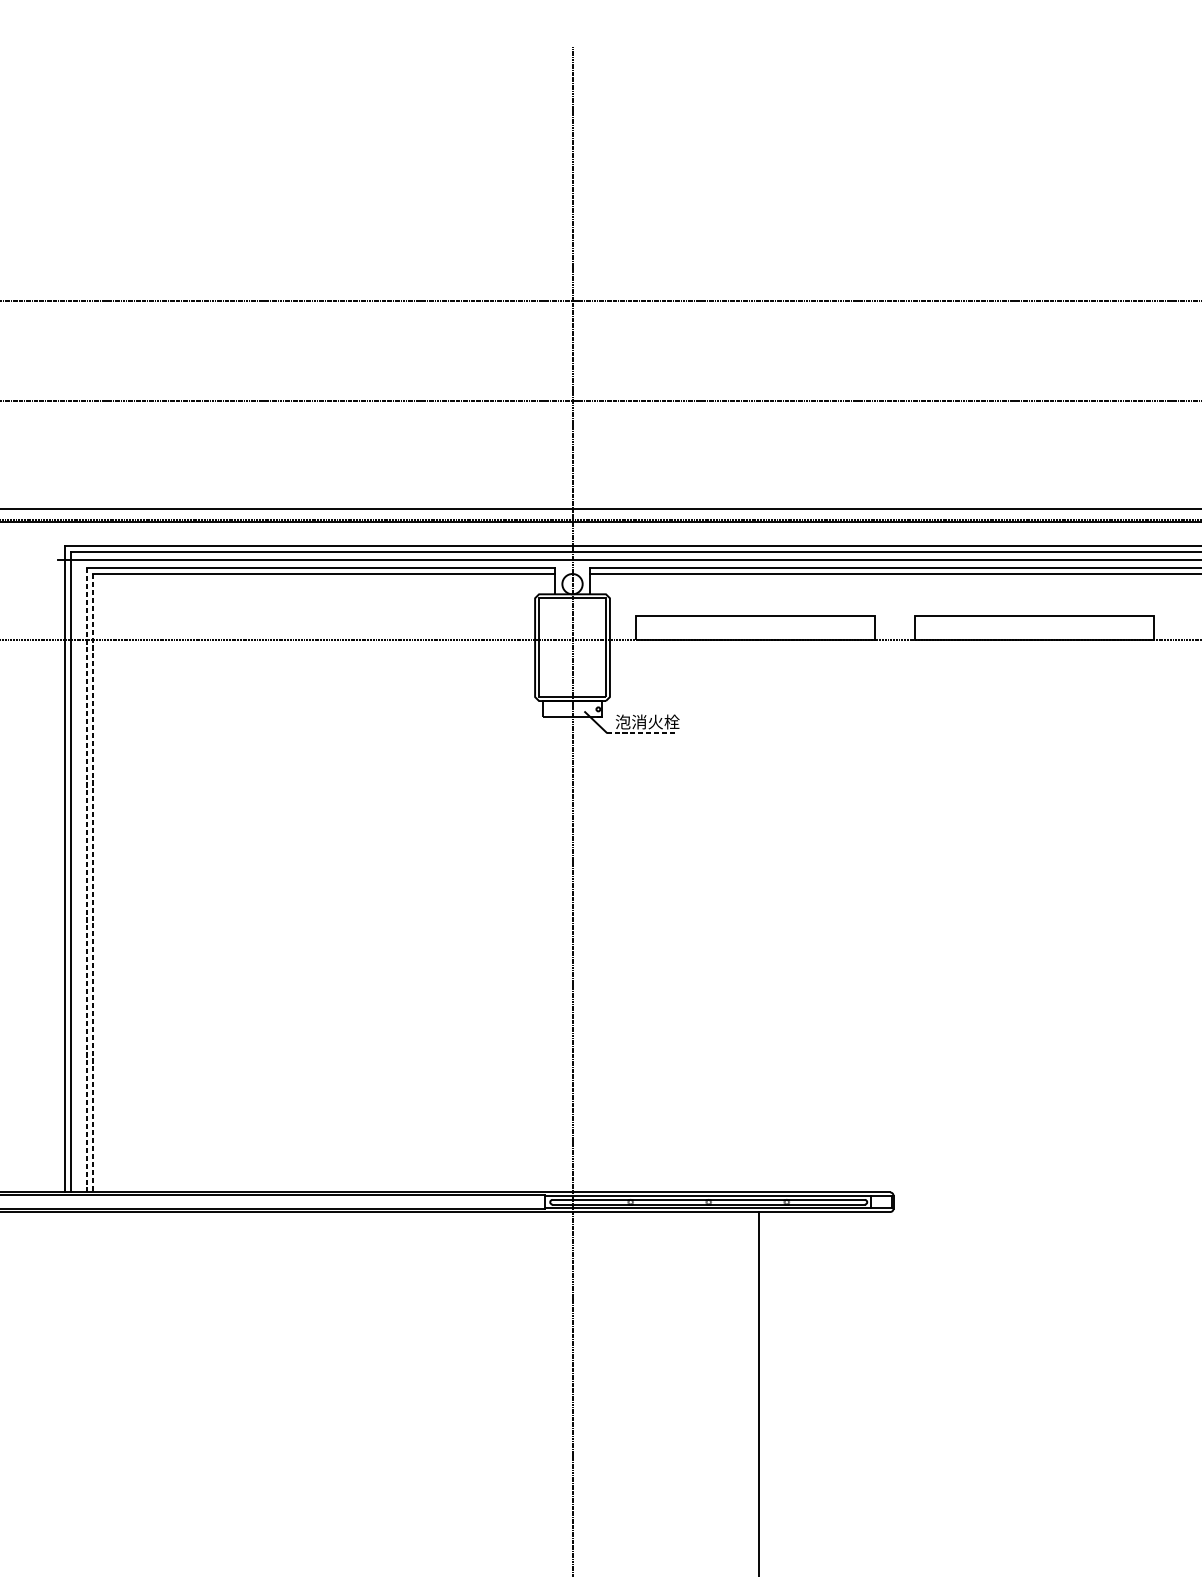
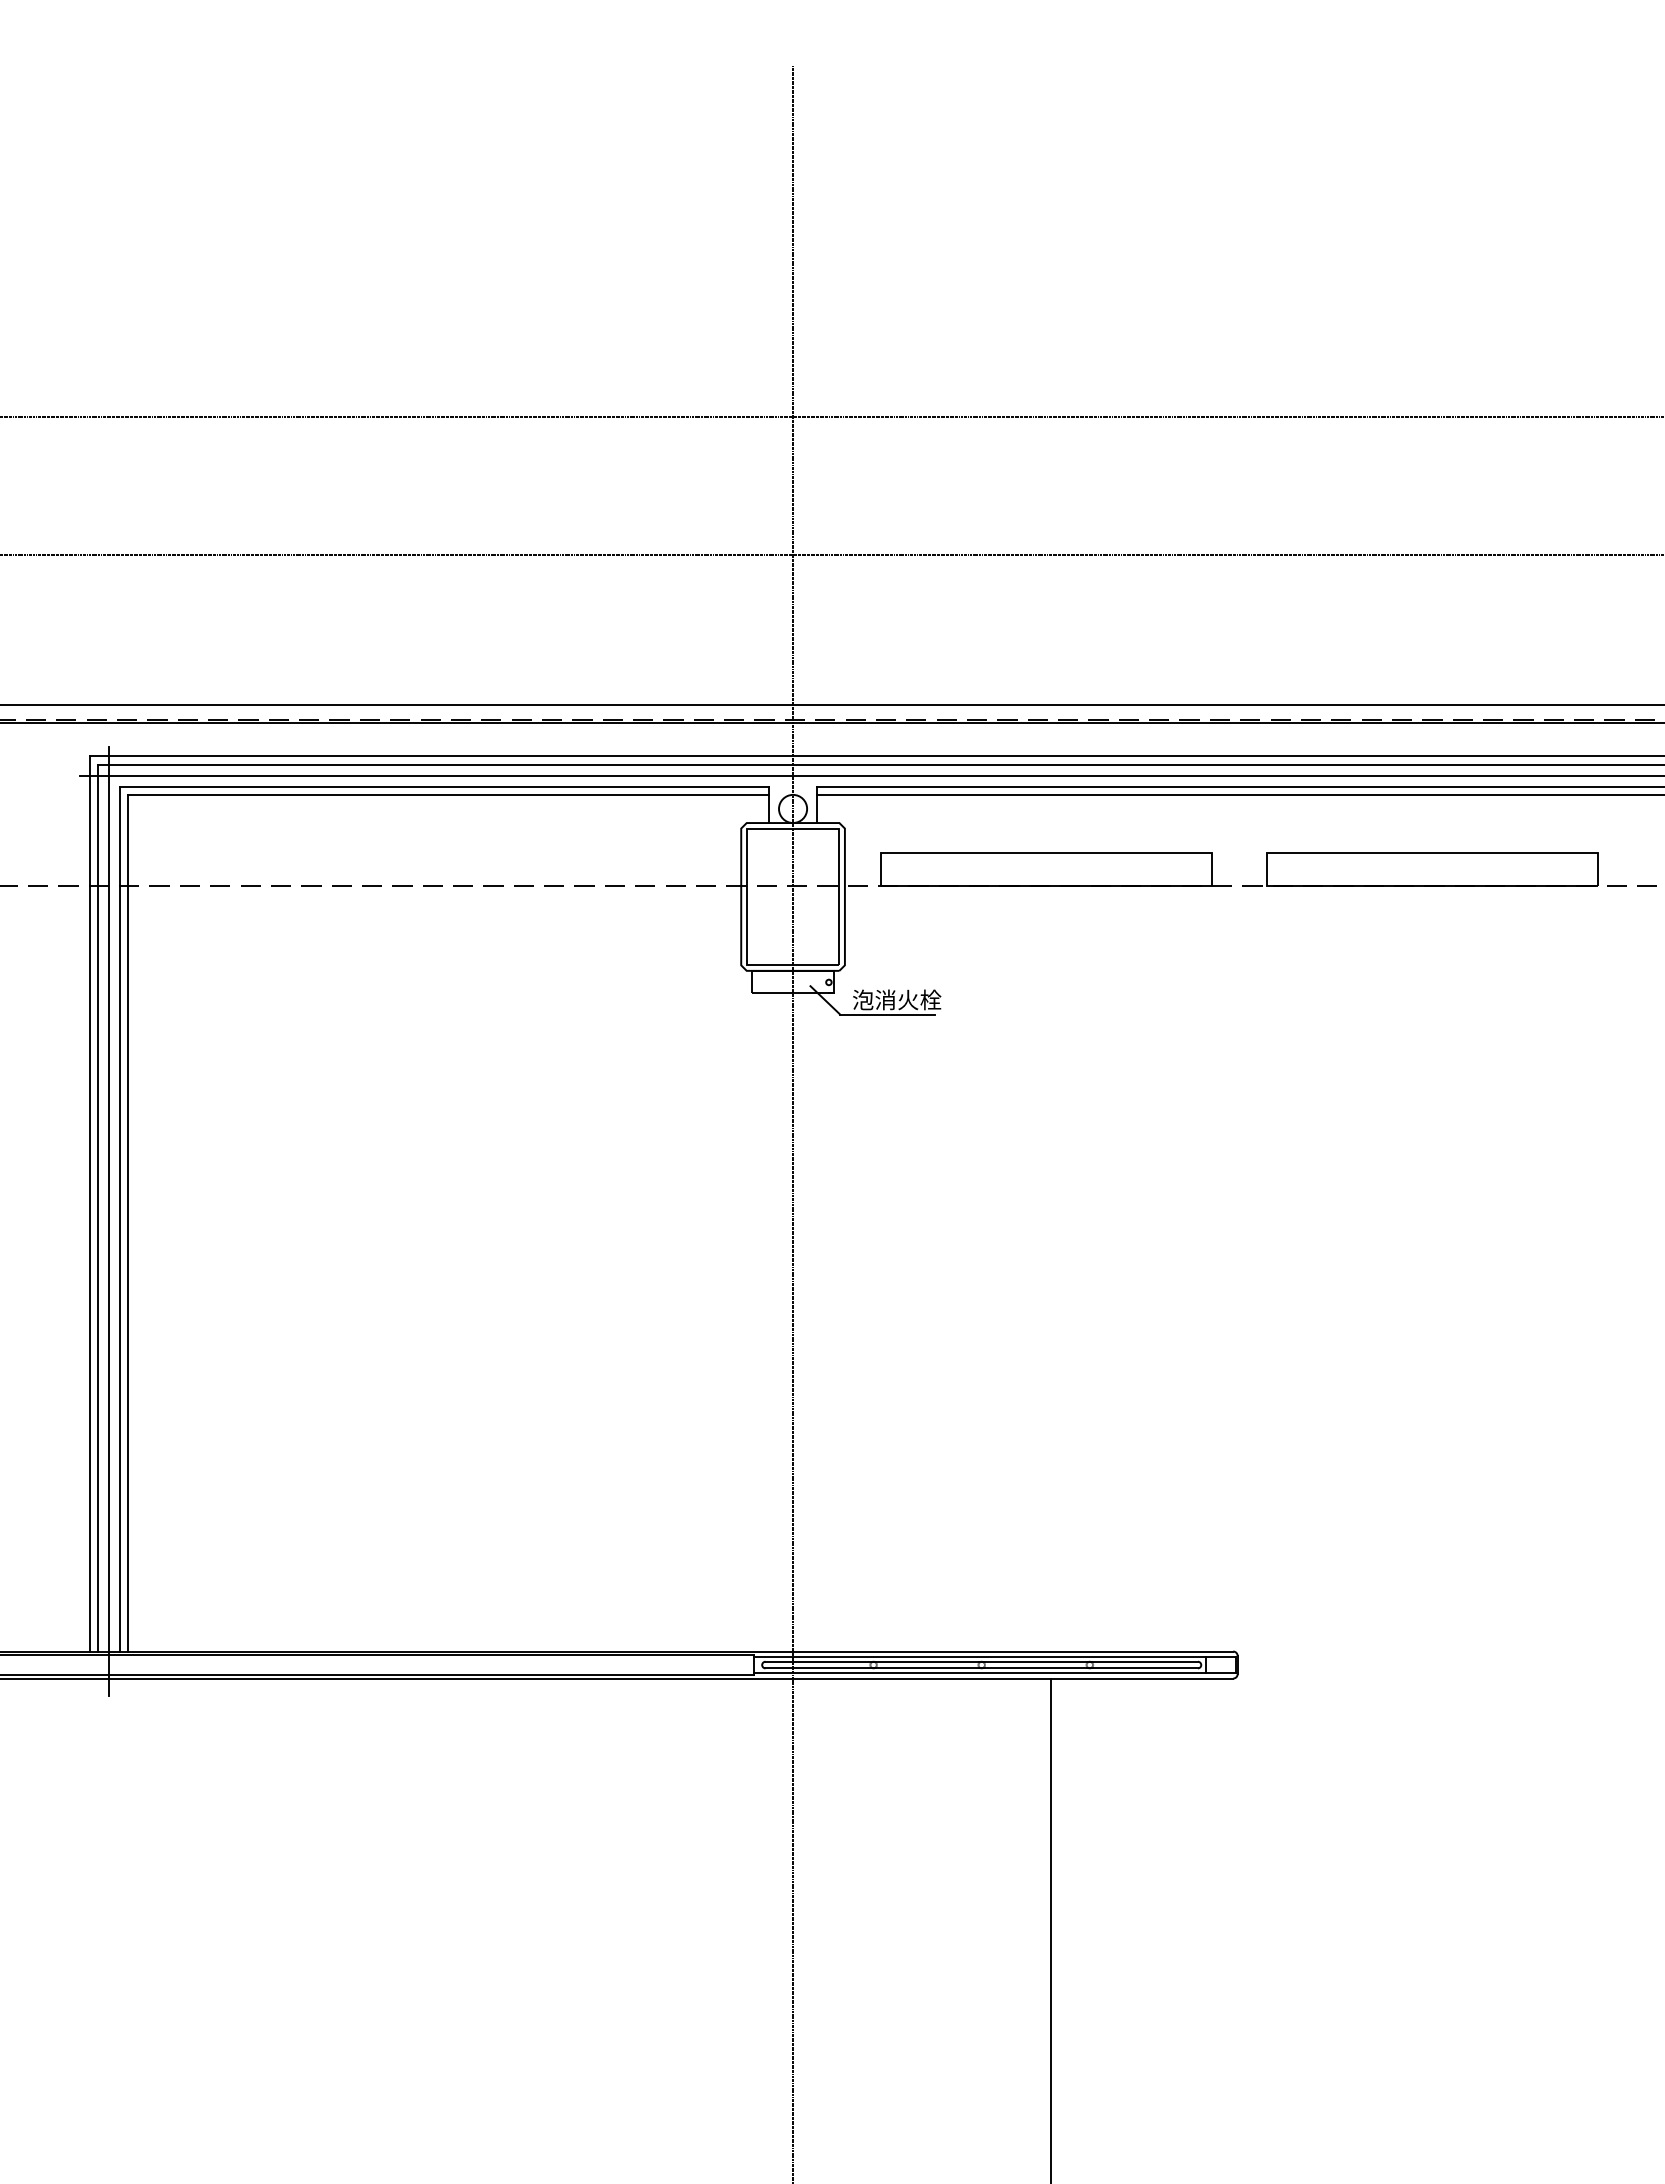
line: (640, 732) -> (887, 1014), dashed -> solid
line: (86, 880) -> (120, 1219), dashed -> solid
line: (78, 881) -> (109, 1221), added
line: (92, 883) -> (128, 1223), dashed -> solid

